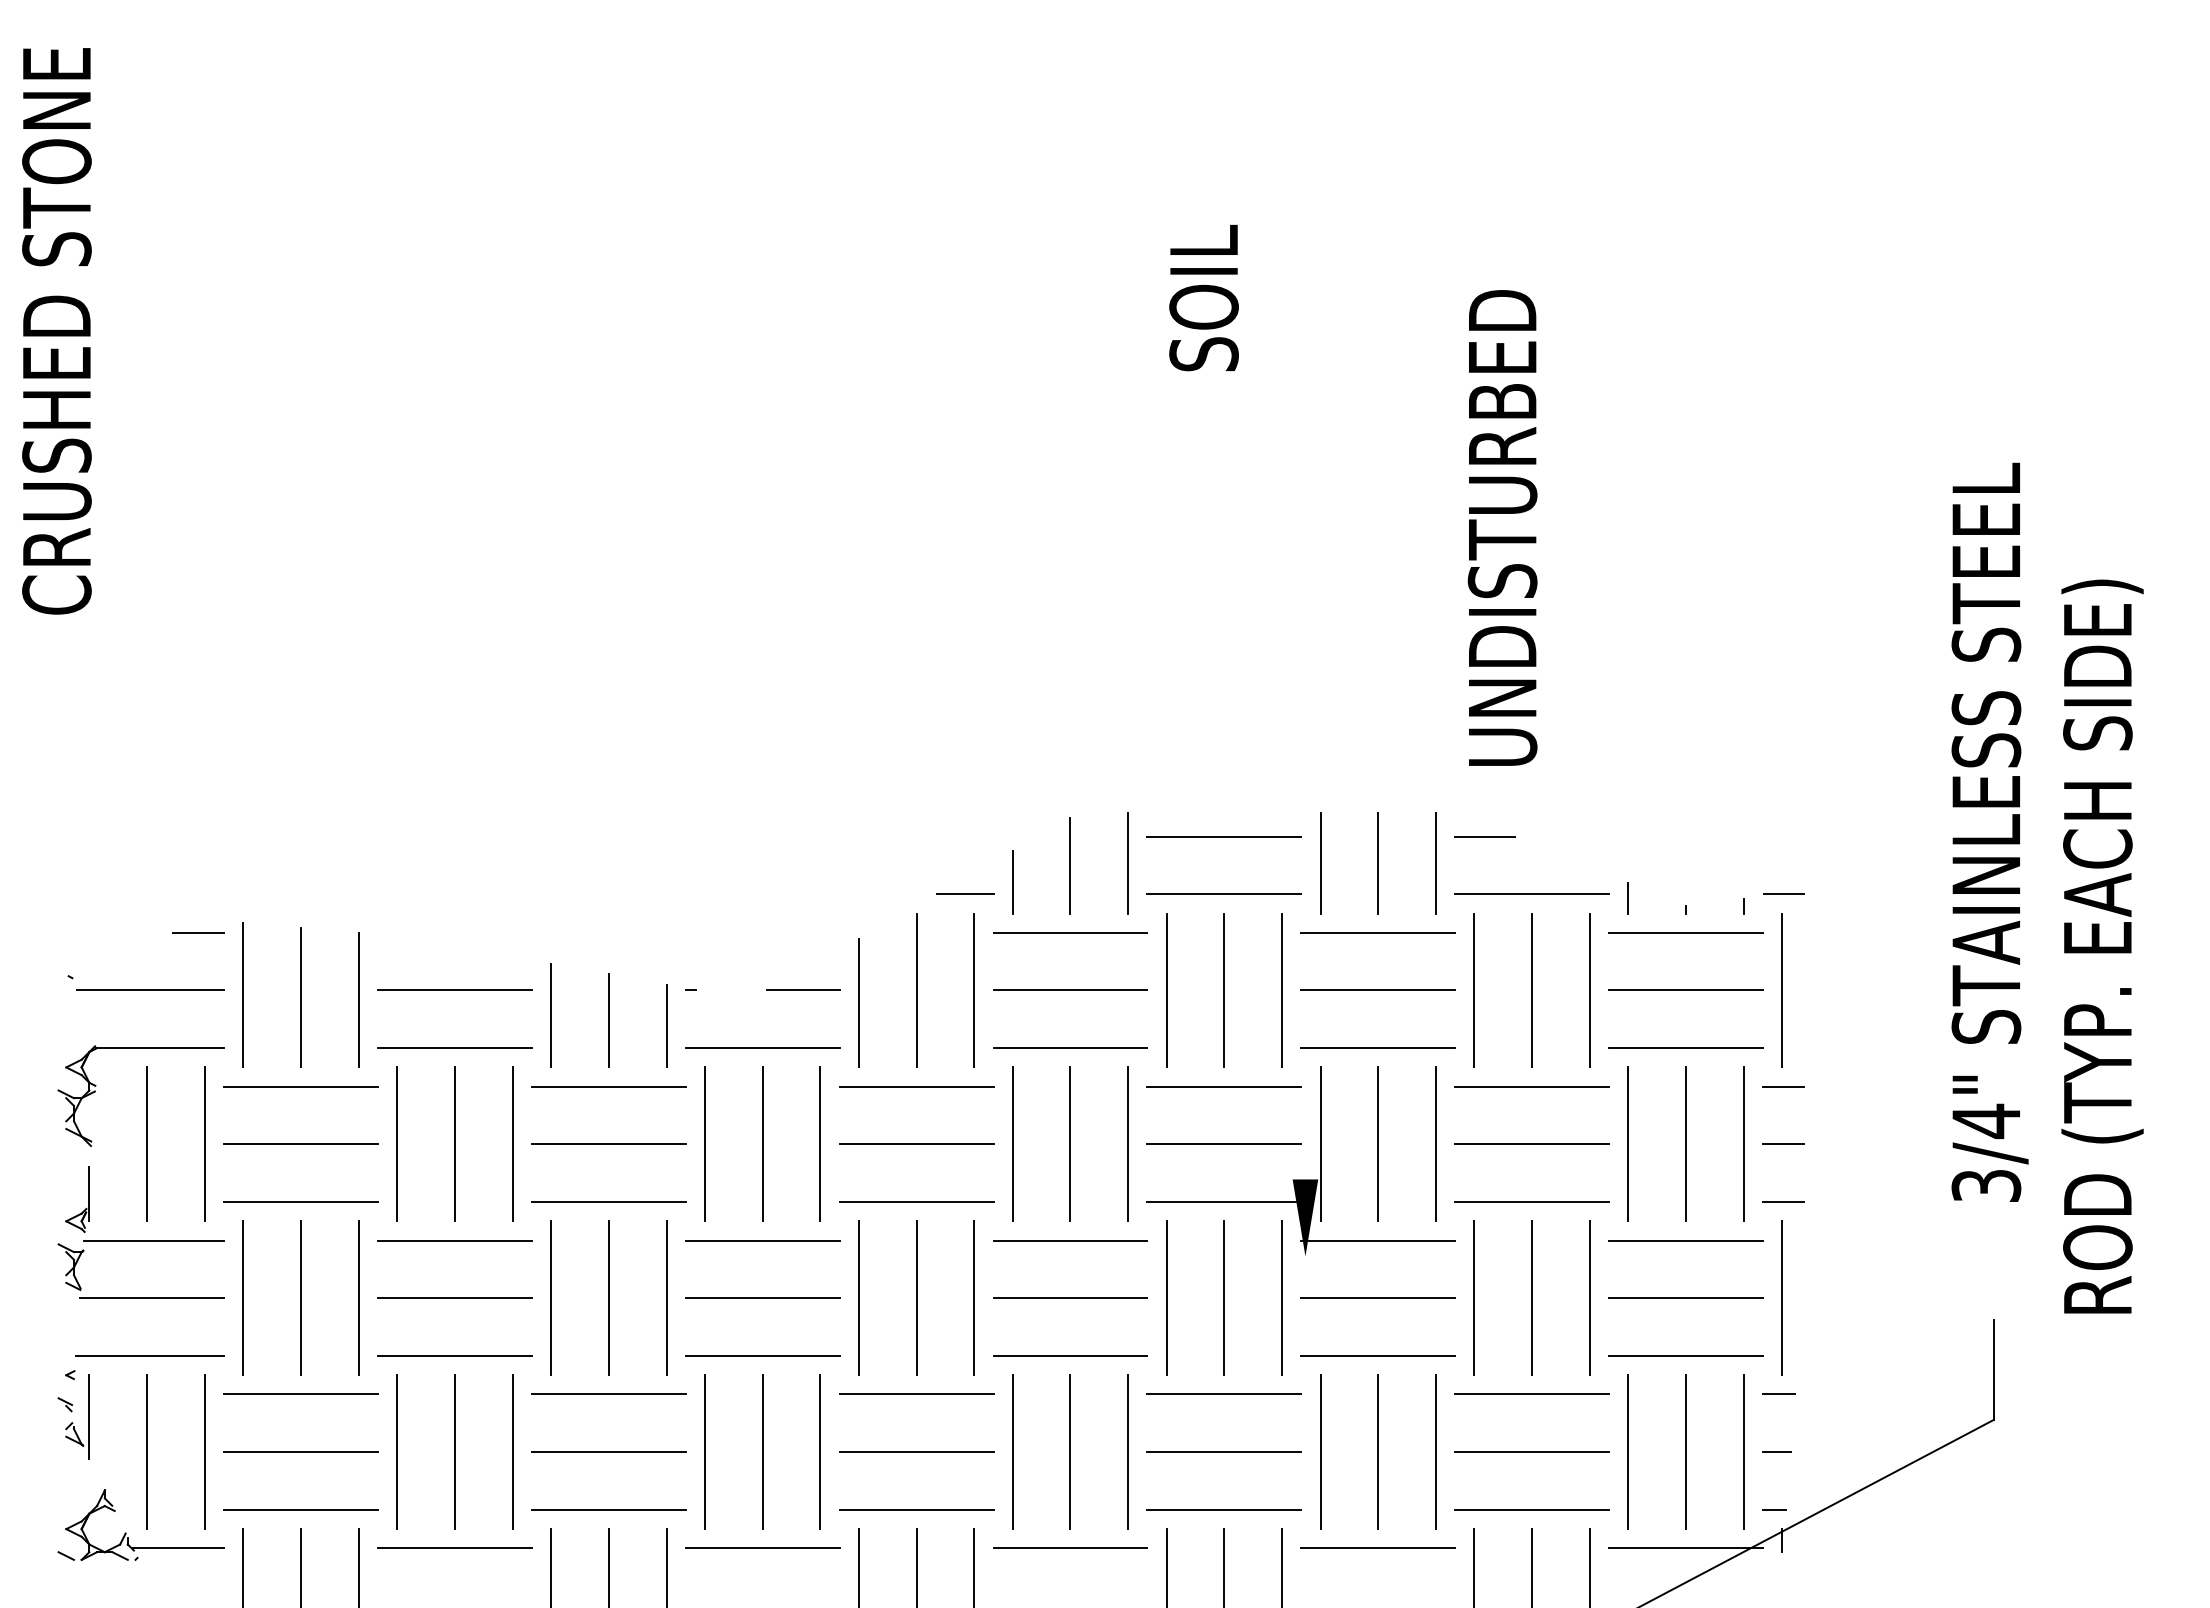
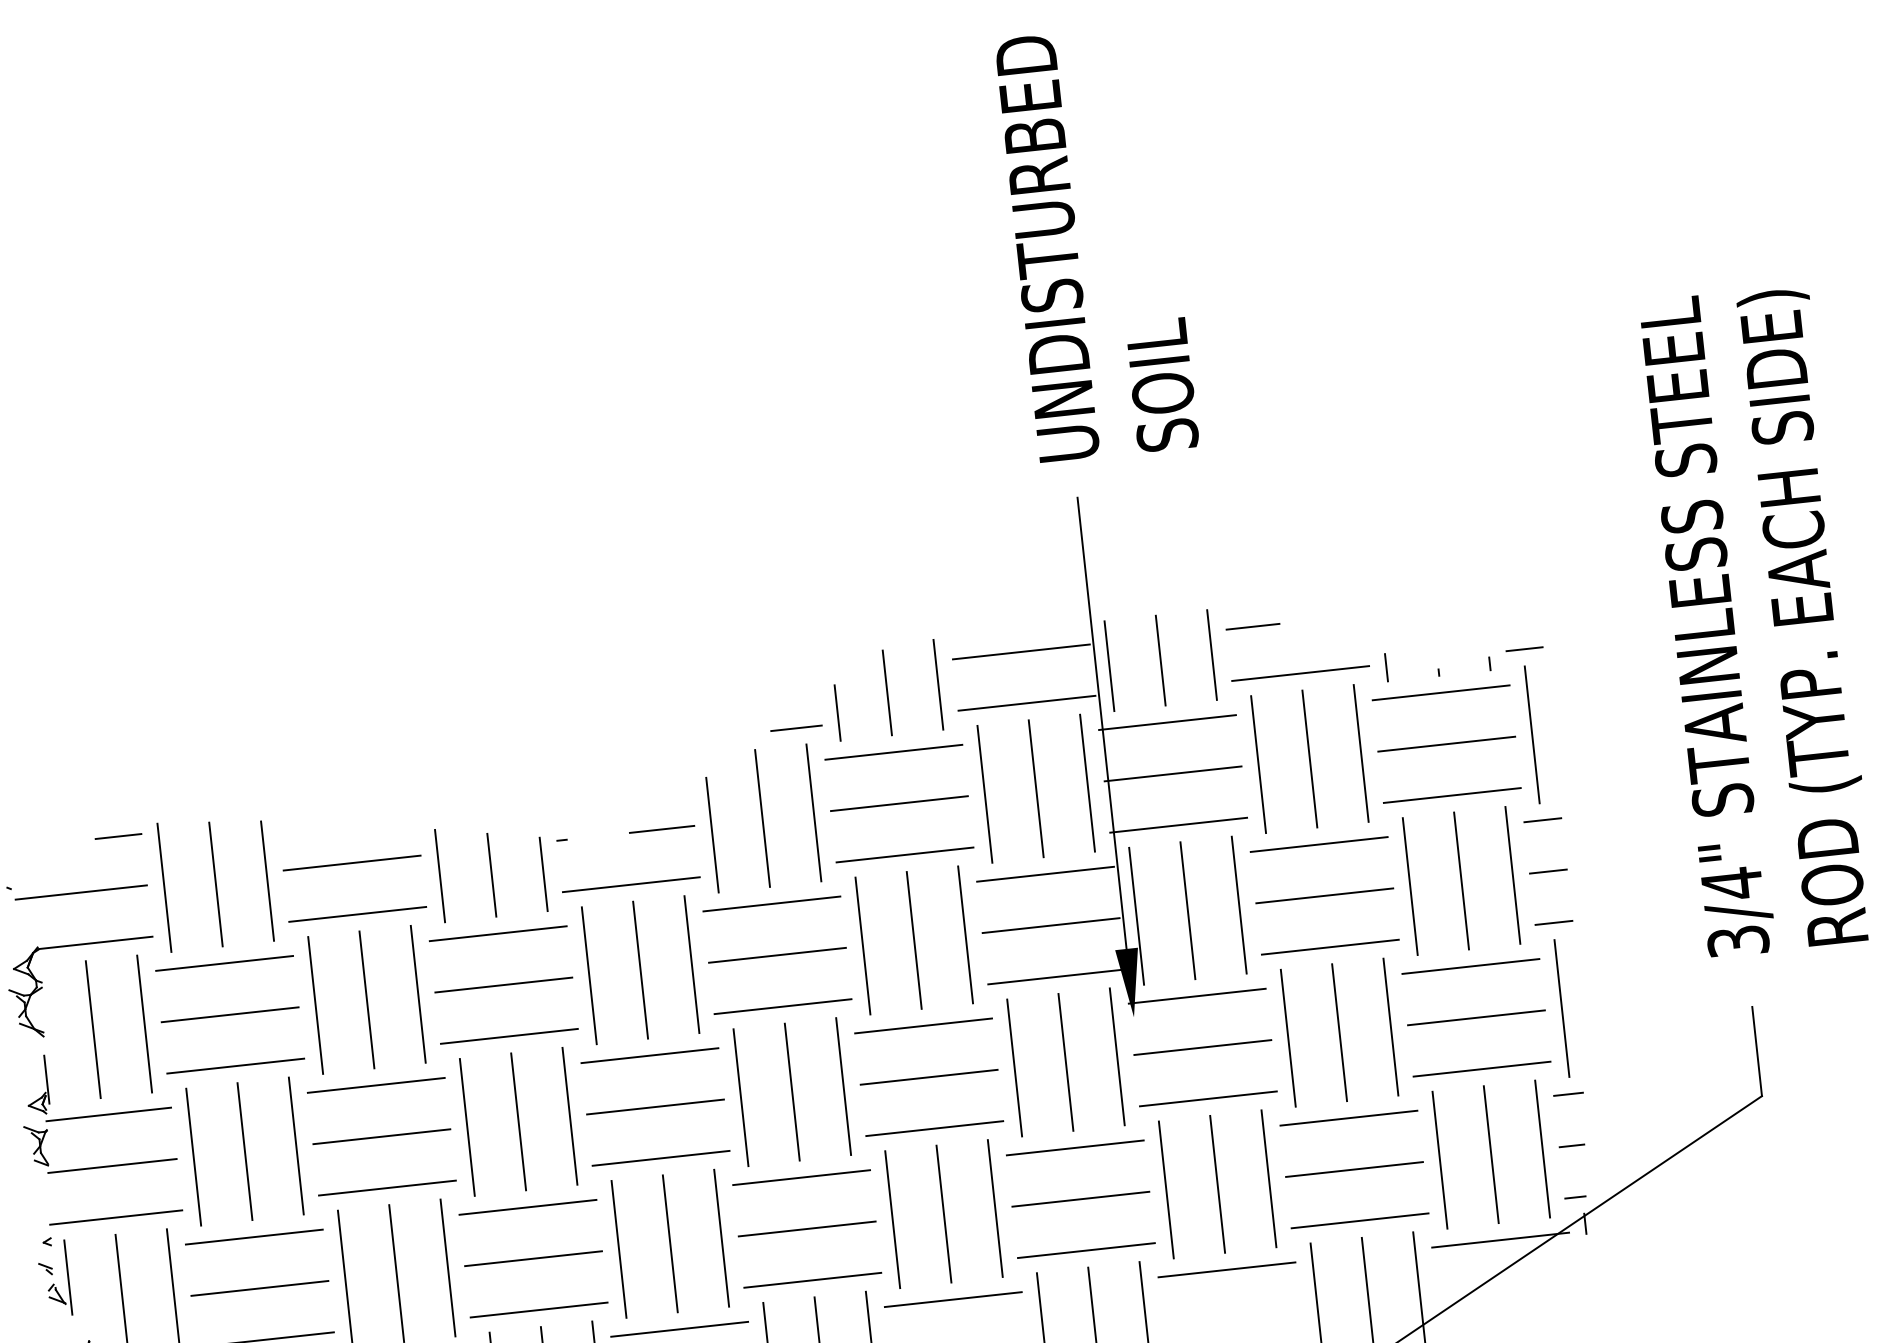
text: (1203, 298) -> (1161, 385), moved
text: (1502, 527) -> (1046, 247), moved
text: (1989, 831) -> (1706, 625), moved
line: (1305, 925) -> (1102, 723), added
text: (2102, 946) -> (1807, 616), moved

